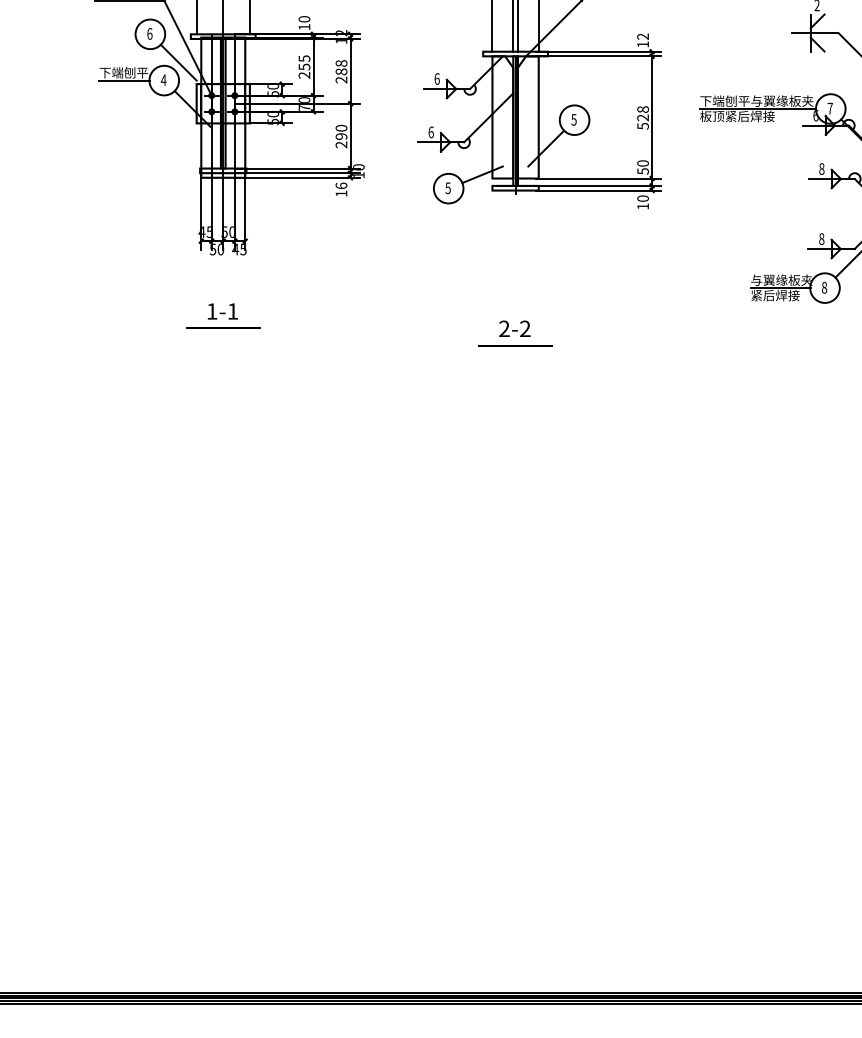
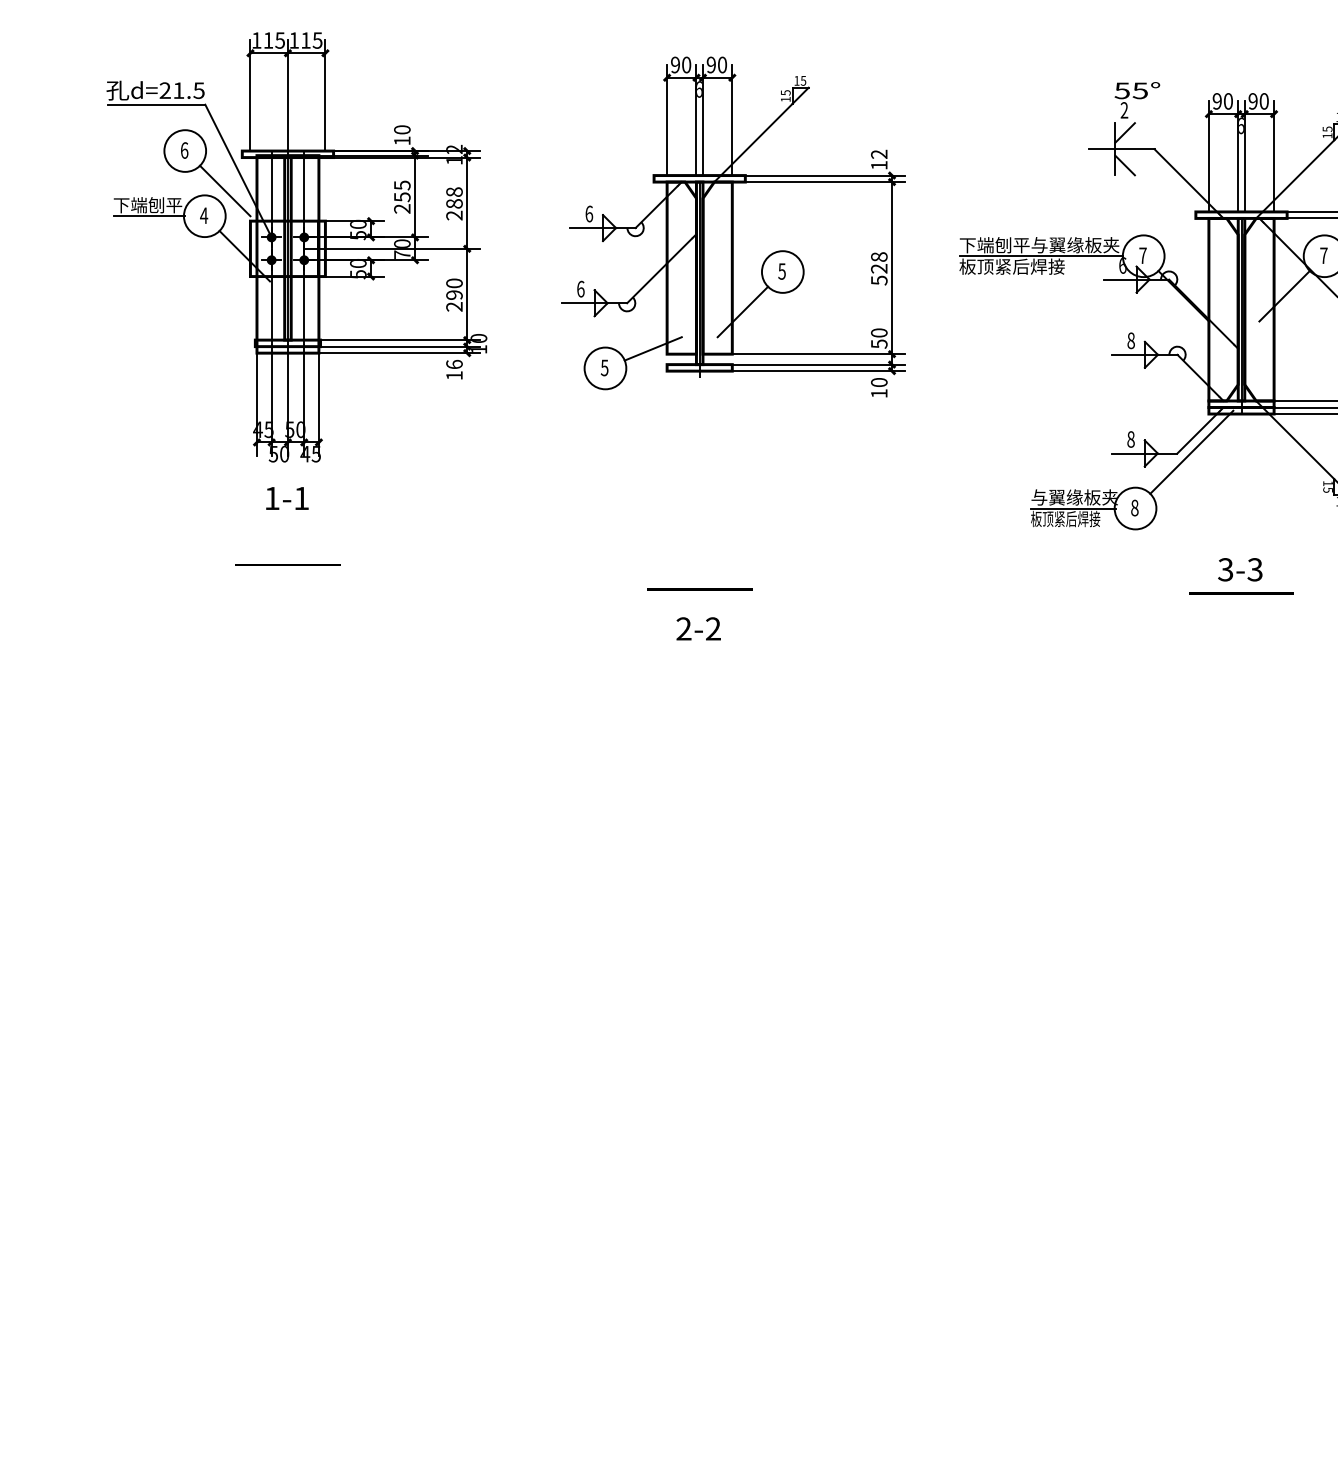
text: (775, 295) -> (1065, 518), 紧后焊接 -> 板顶紧后焊接
text: (222, 311) -> (287, 498), moved
text: (514, 328) -> (698, 628), moved

